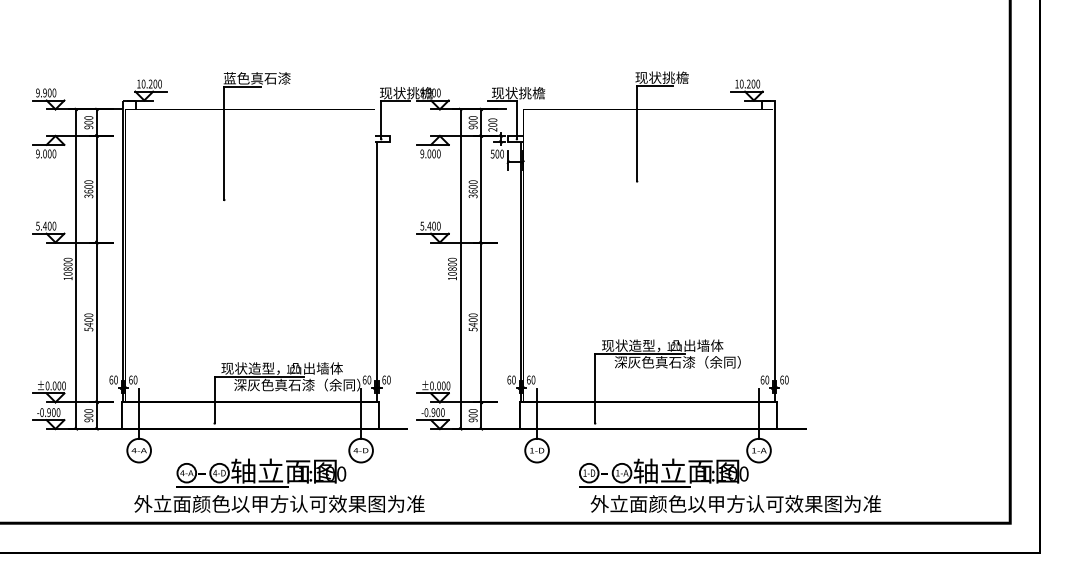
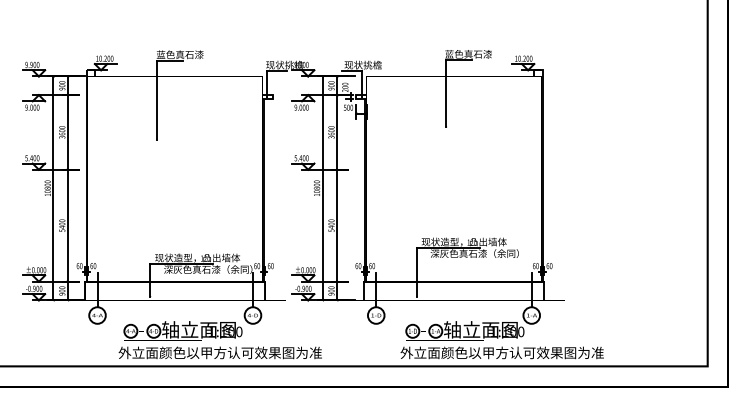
text: (668, 77) -> (468, 54), 现状挑檐 -> 蓝色真石漆
text: (279, 503) -> (220, 352), moved
text: (735, 503) -> (501, 352), moved

